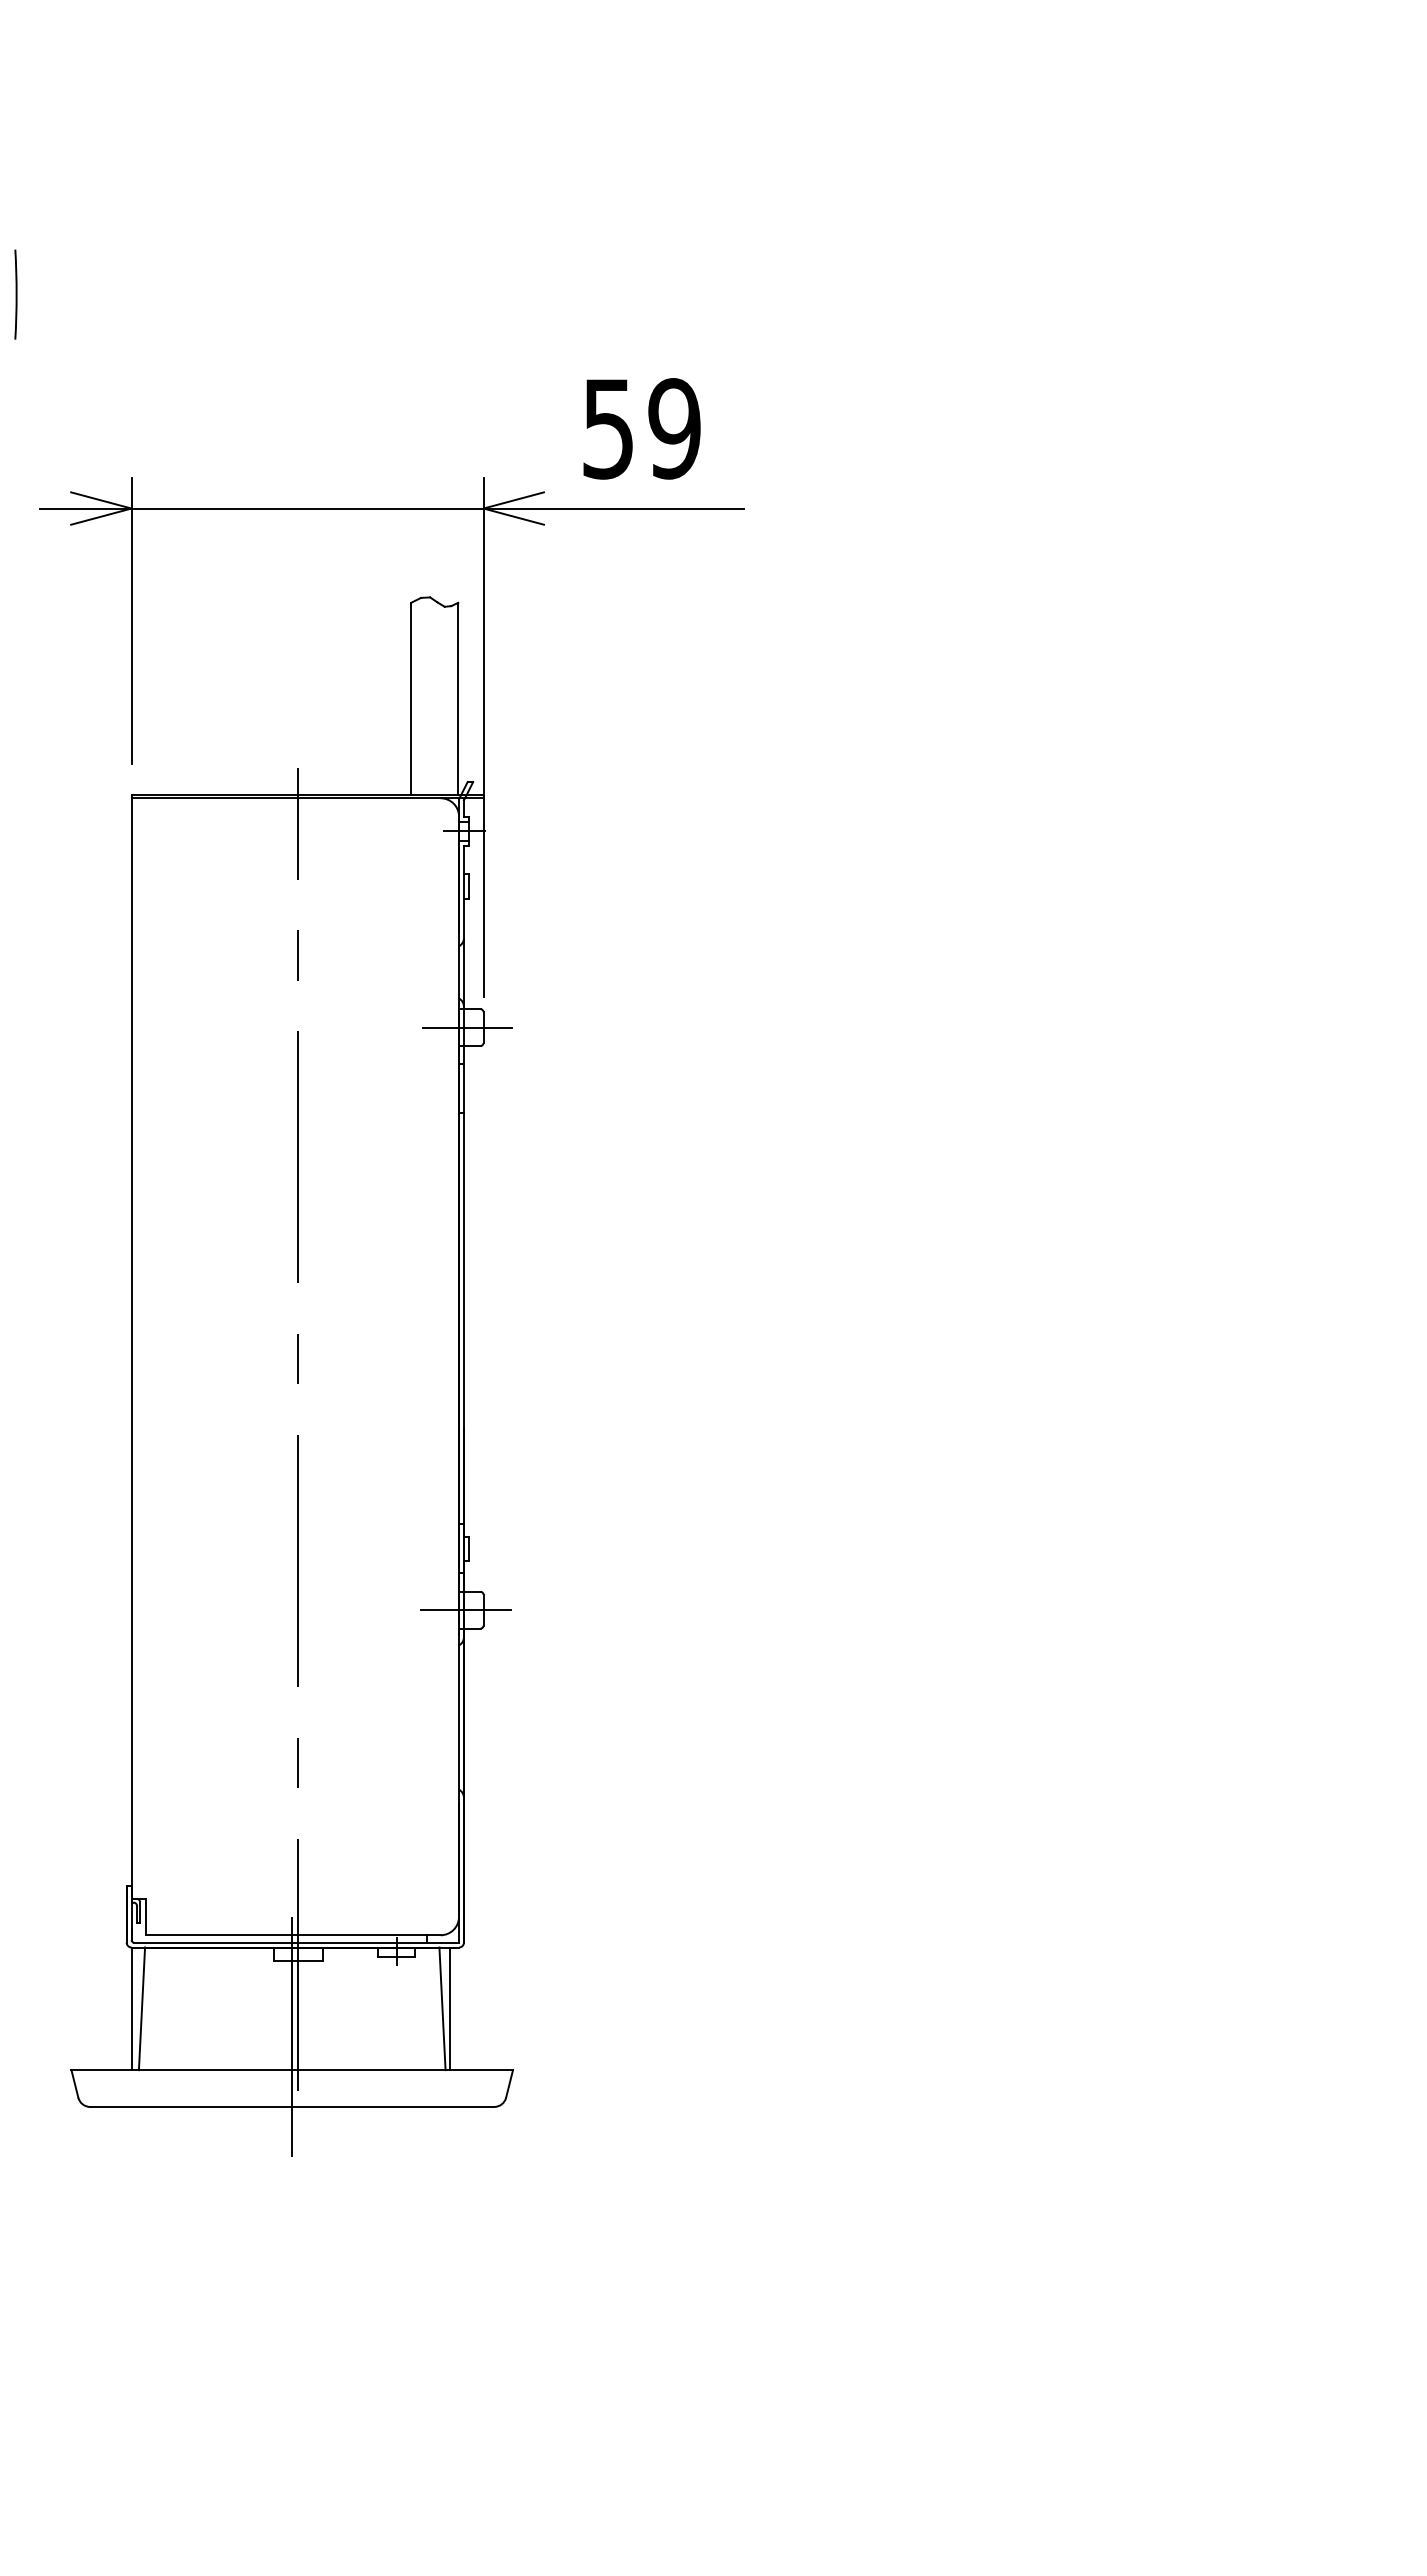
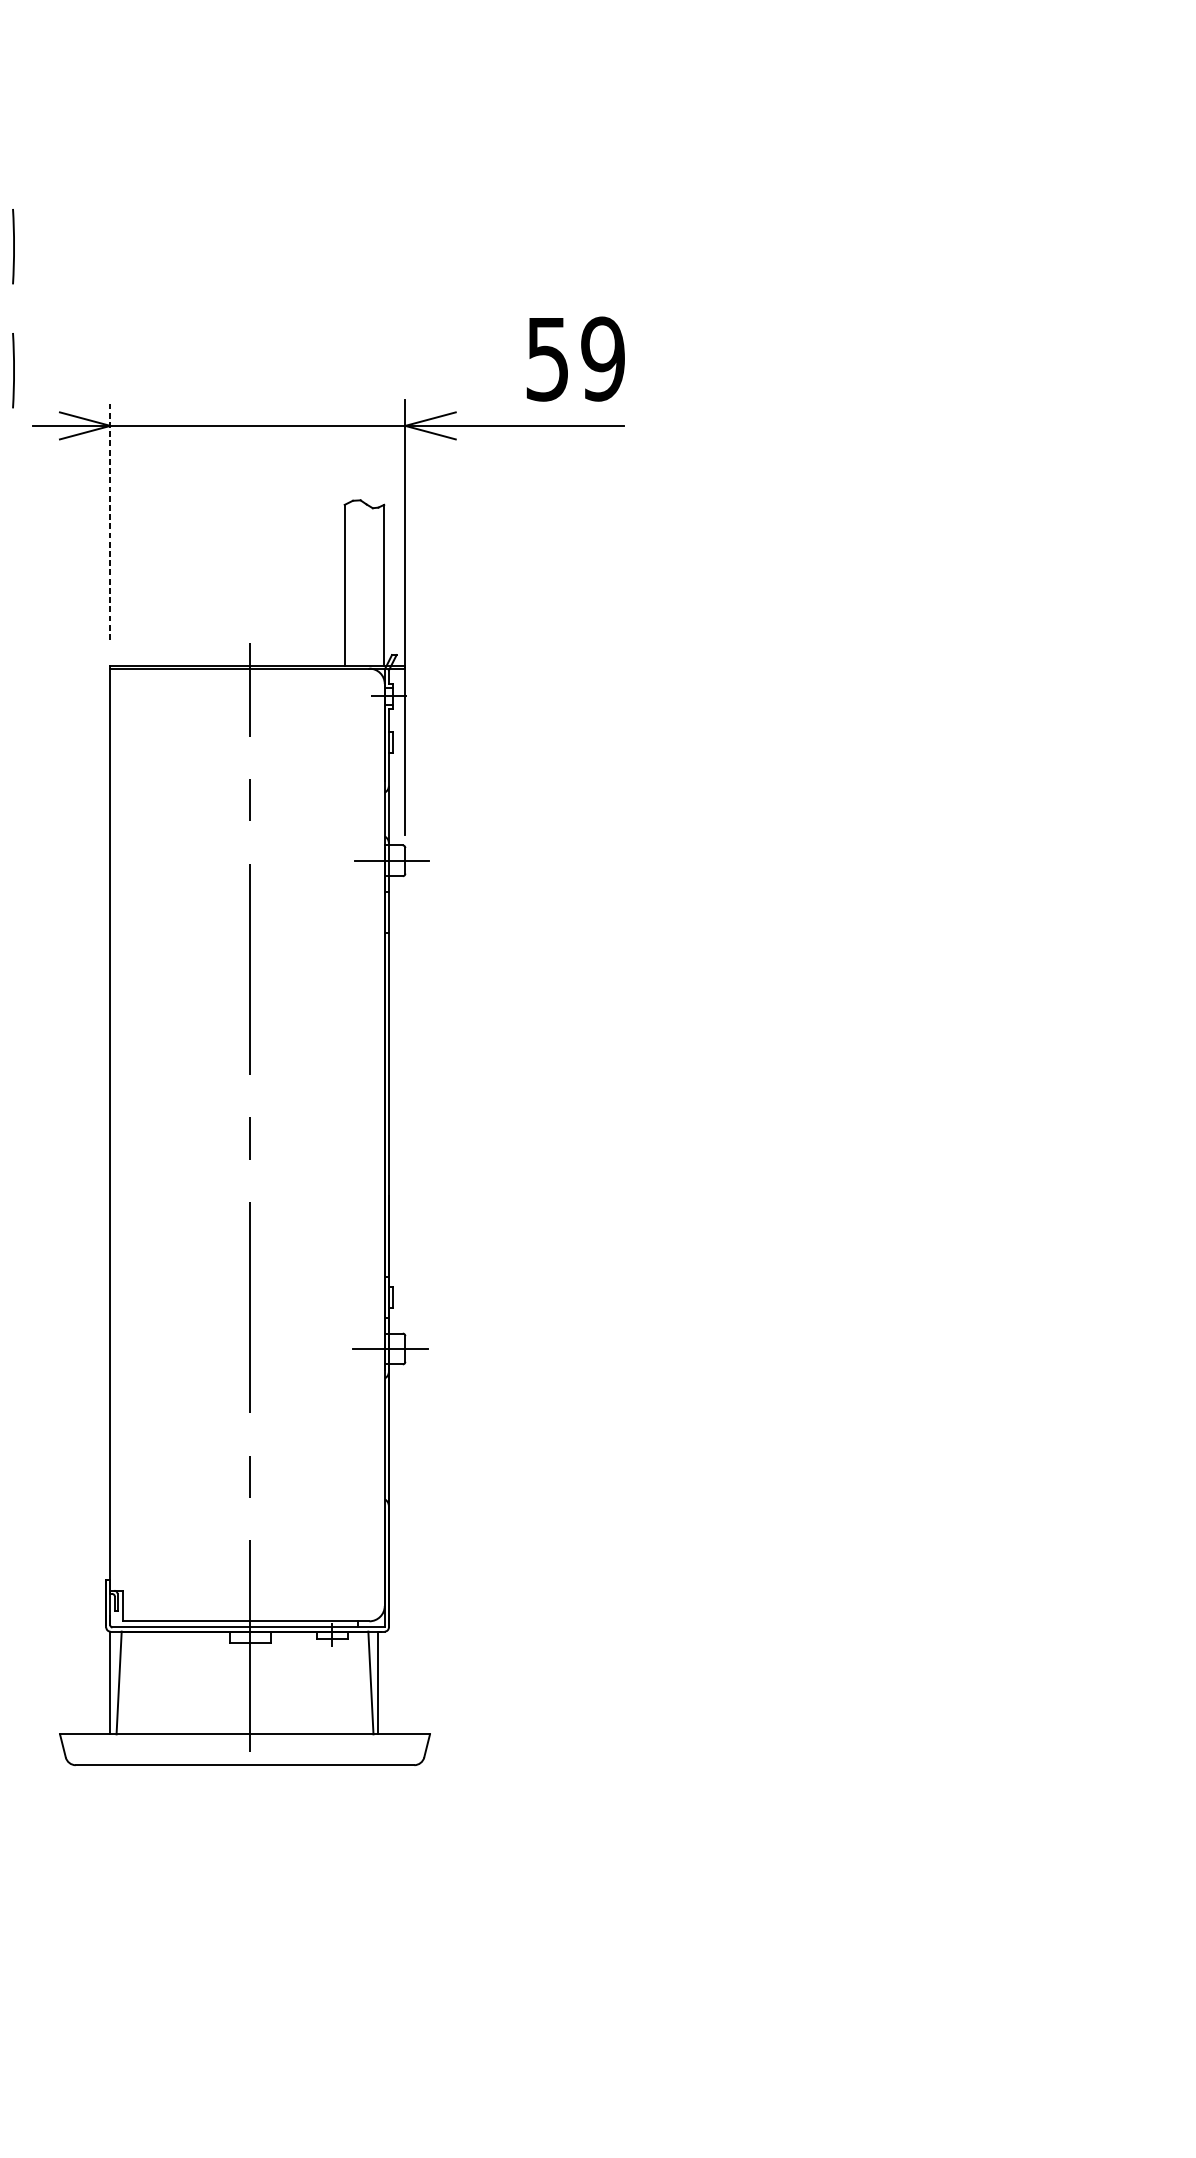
text: (641, 428) -> (575, 358), moved
line: (15, 442) -> (13, 370), added
line: (131, 620) -> (110, 519), solid -> dashed
line: (292, 2036) -> (245, 1706), removed

